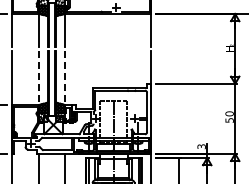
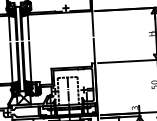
line: (39, 77) -> (11, 63), dashed -> solid
line: (64, 77) -> (30, 62), dashed -> solid

